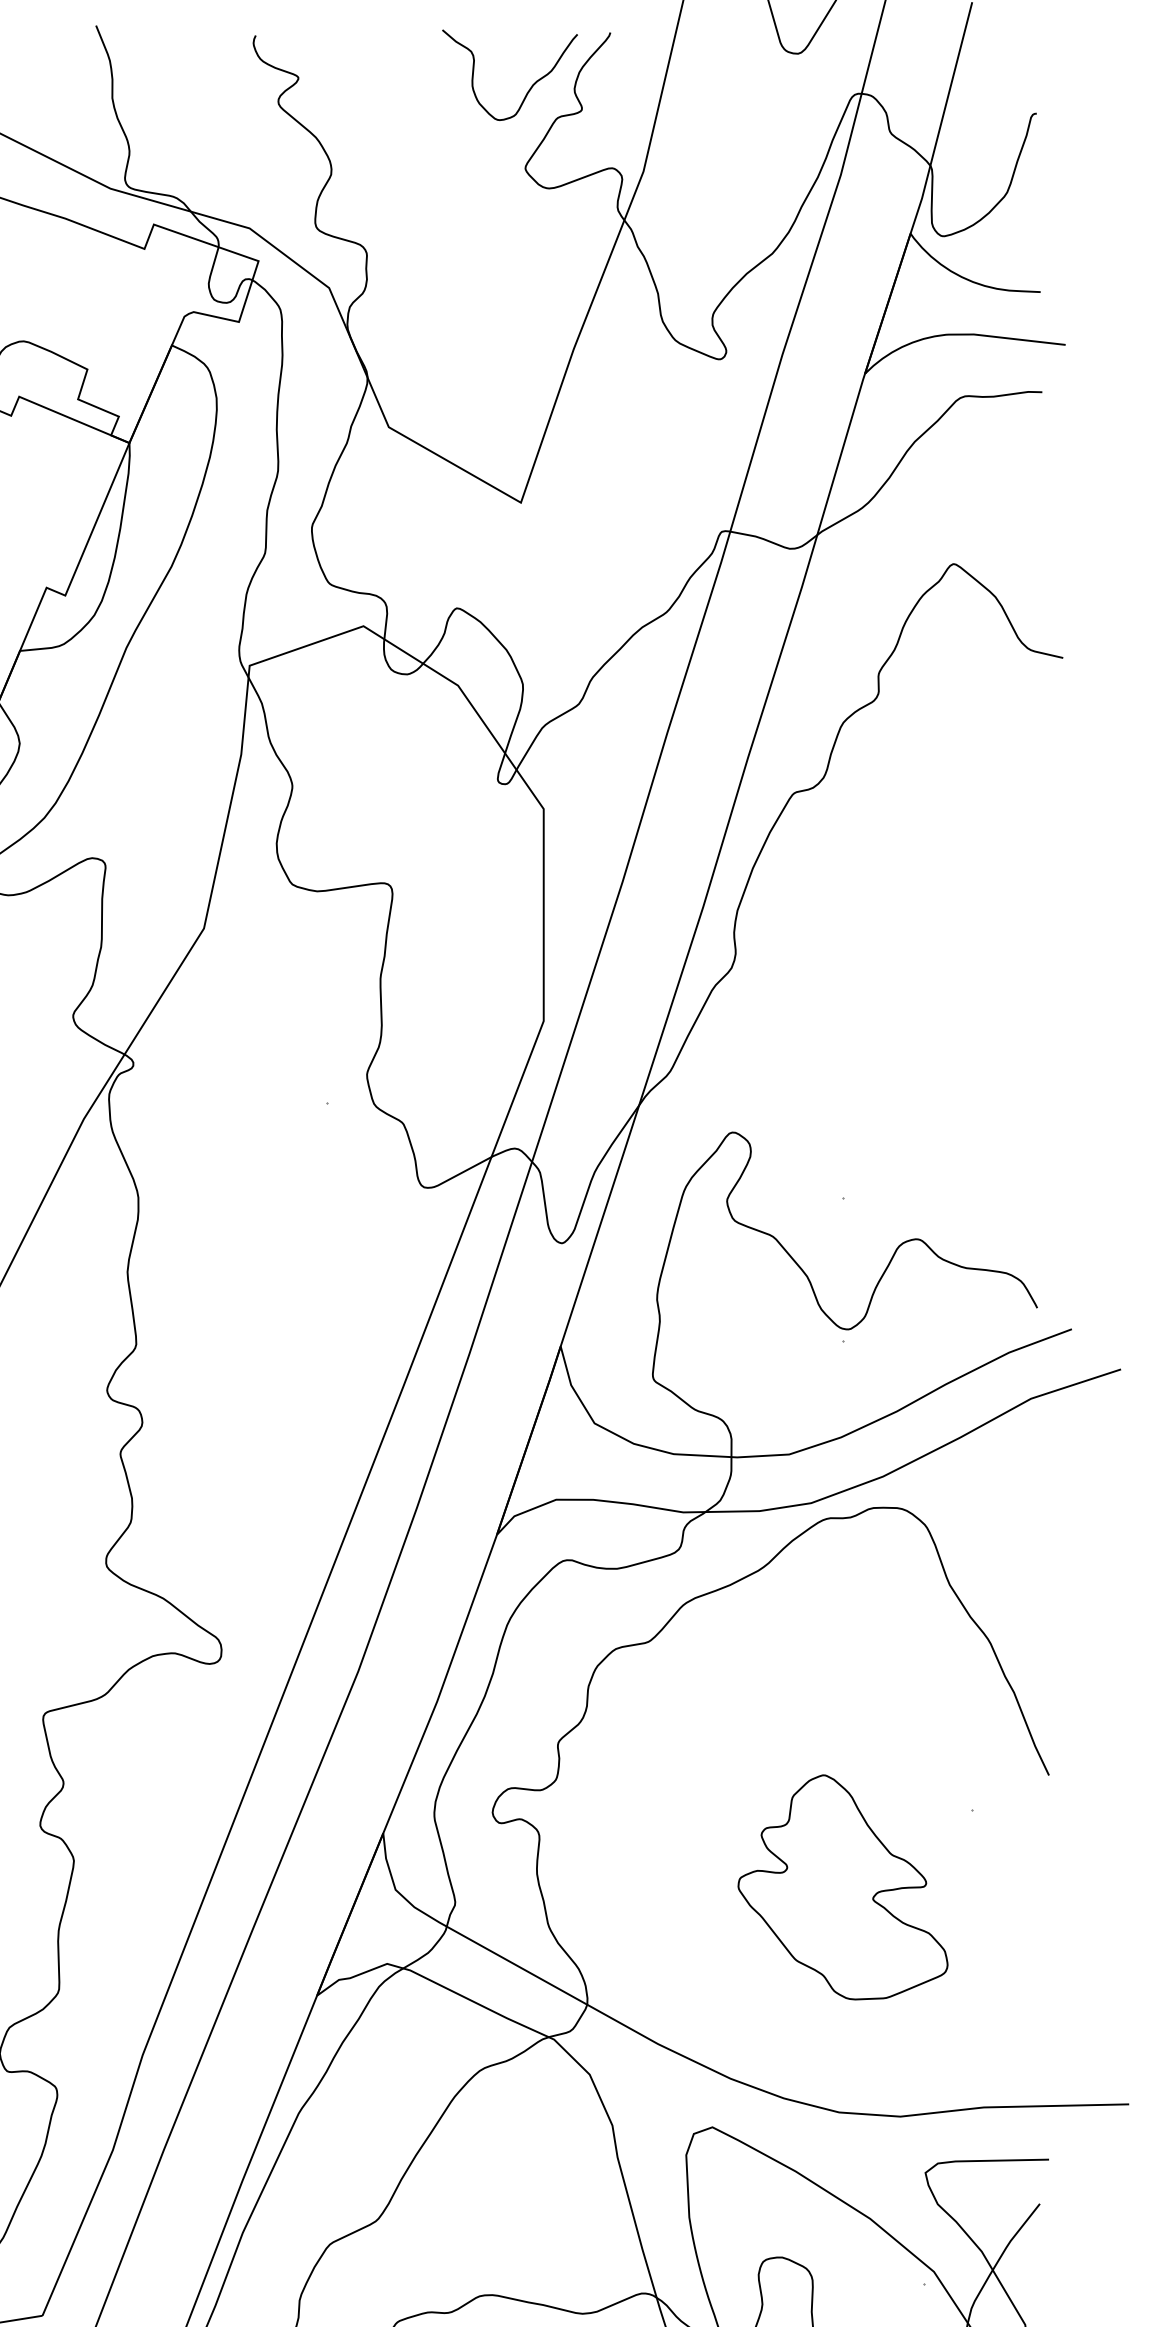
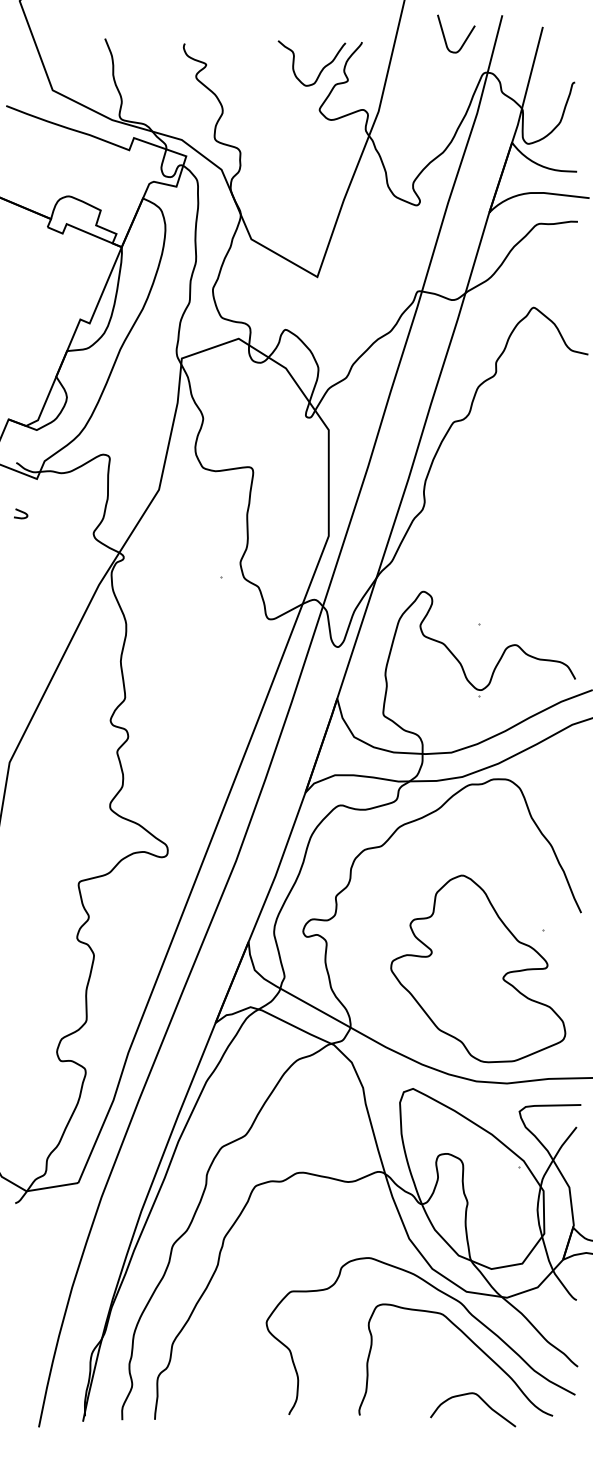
part: (843, 1886) -> (478, 968), size x1.67

